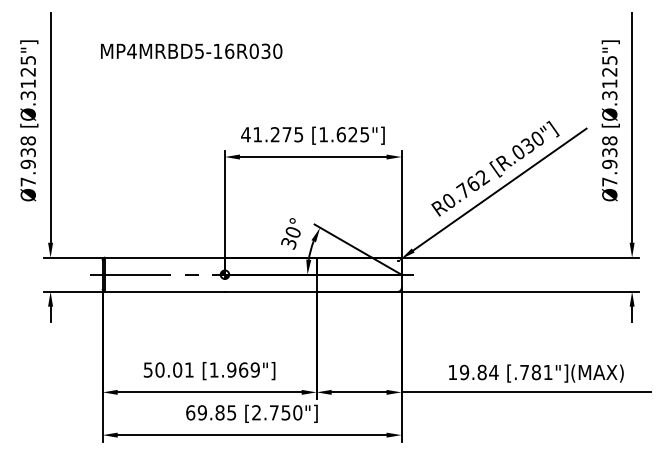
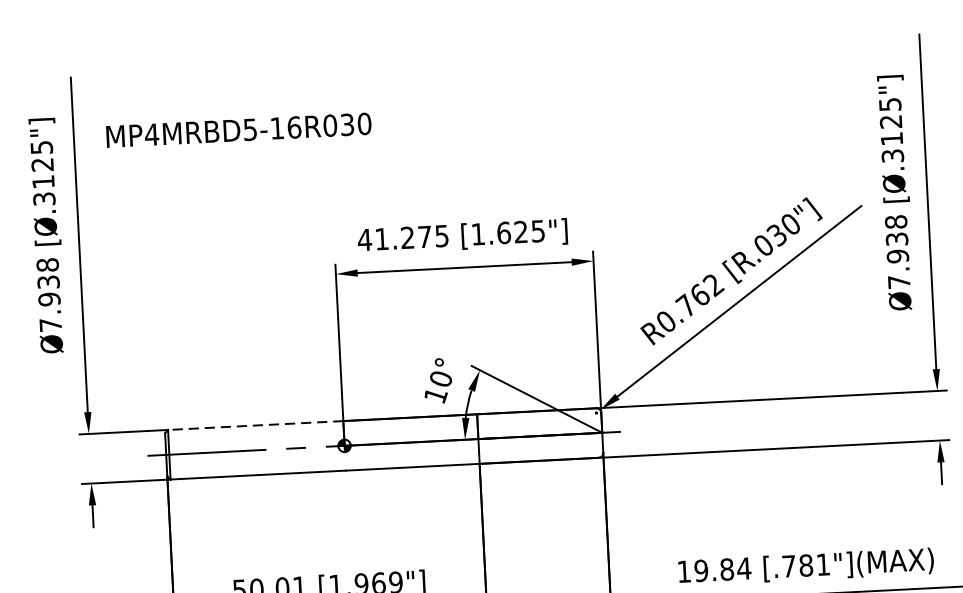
text: (191, 51) -> (238, 130), moved
text: (289, 243) -> (436, 395), 30° -> 10°
line: (164, 257) -> (255, 425), solid -> dashed

